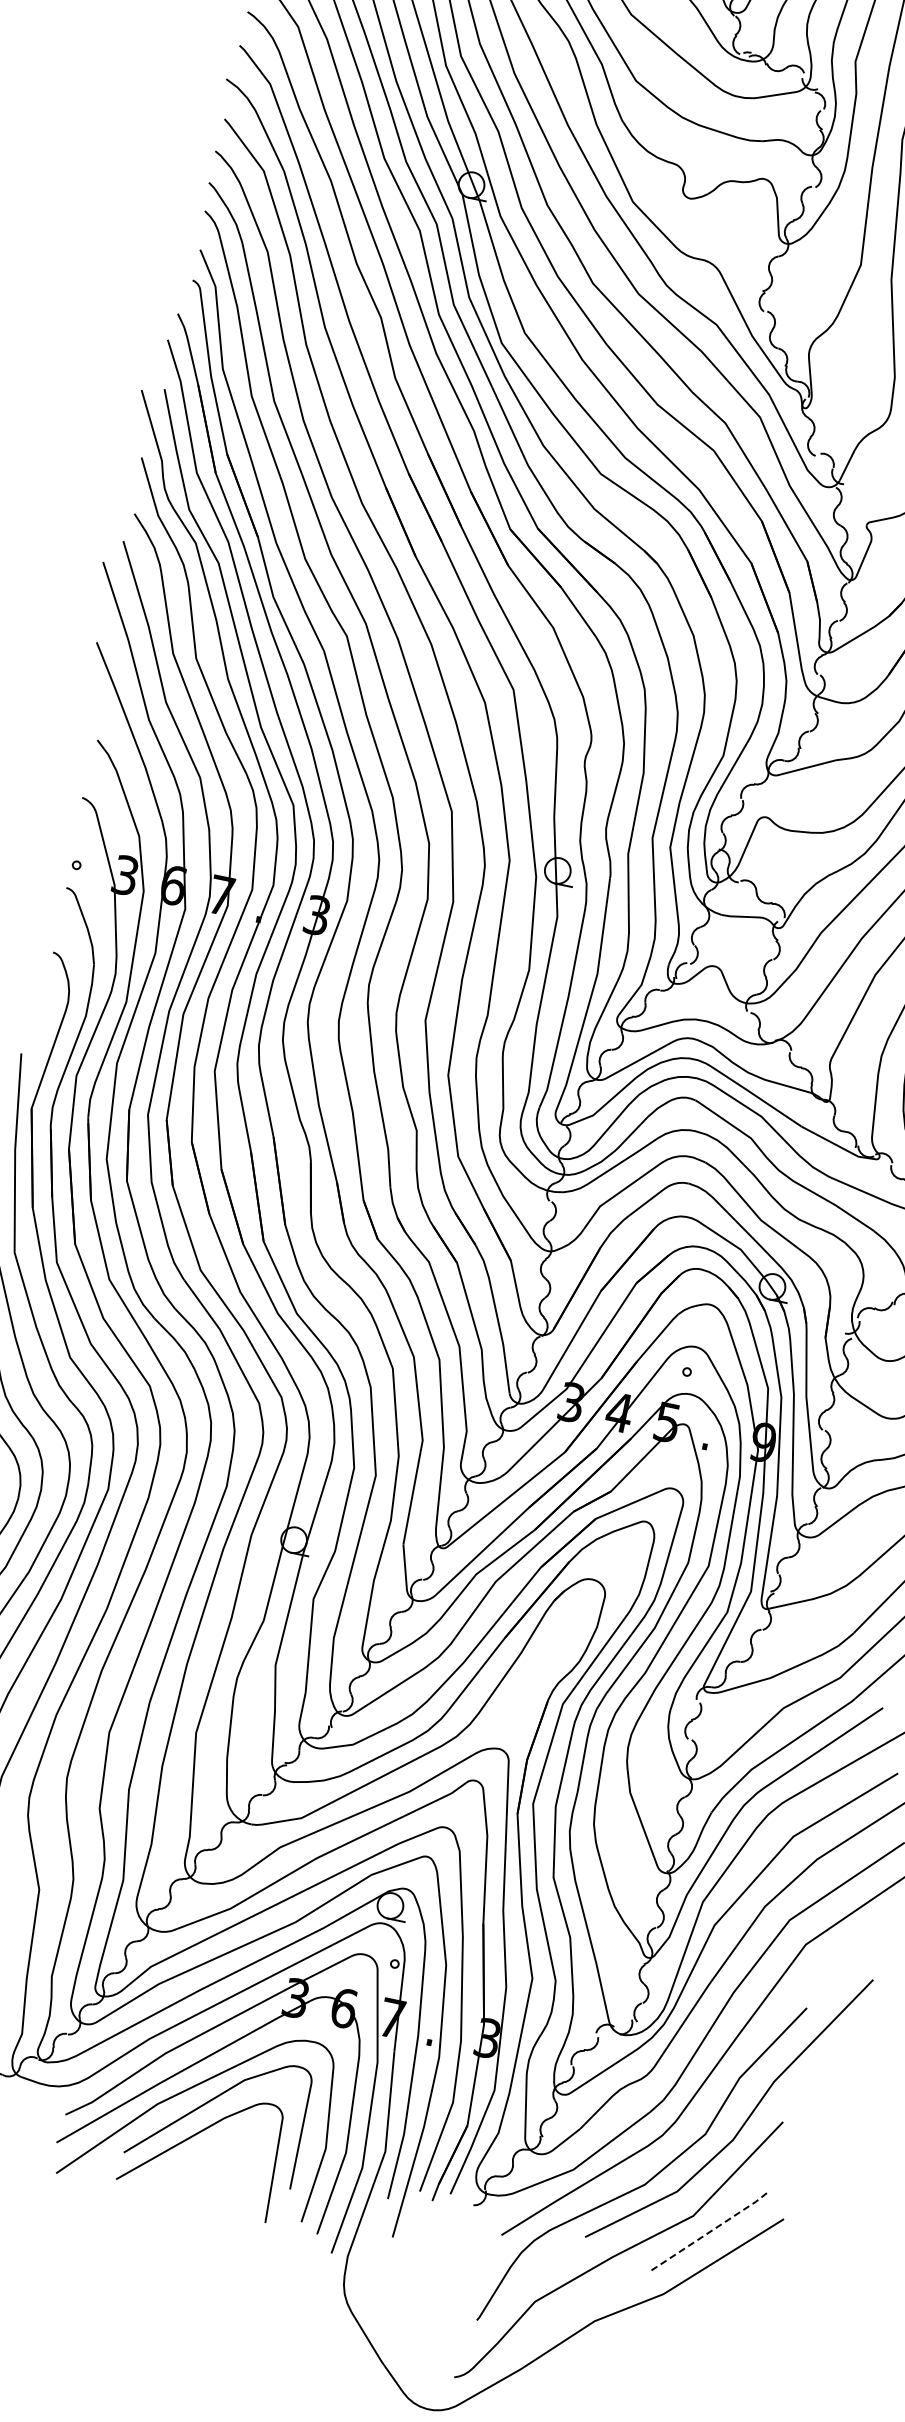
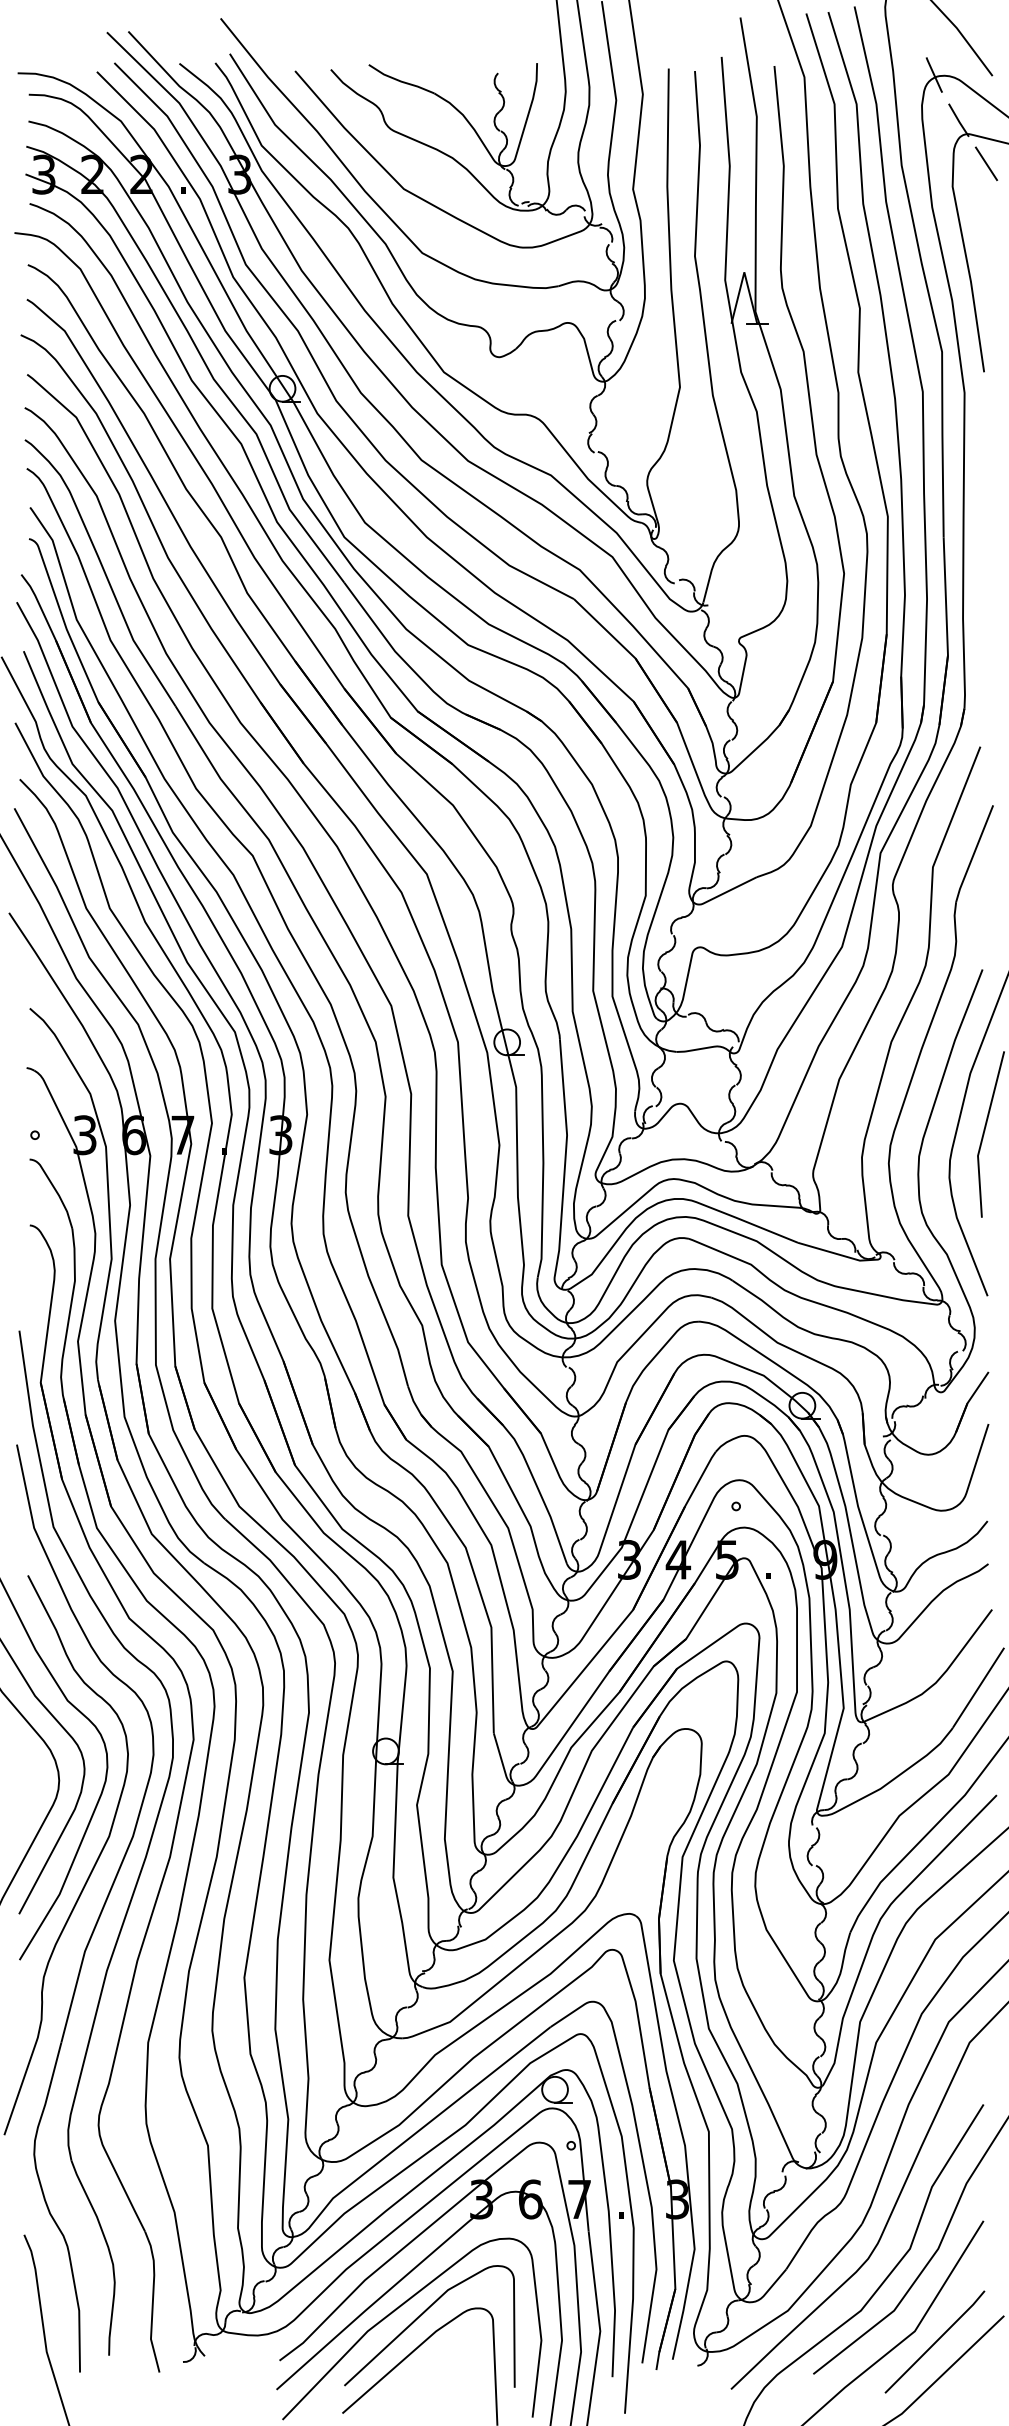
line: (711, 2231) -> (935, 2342), dashed -> solid

